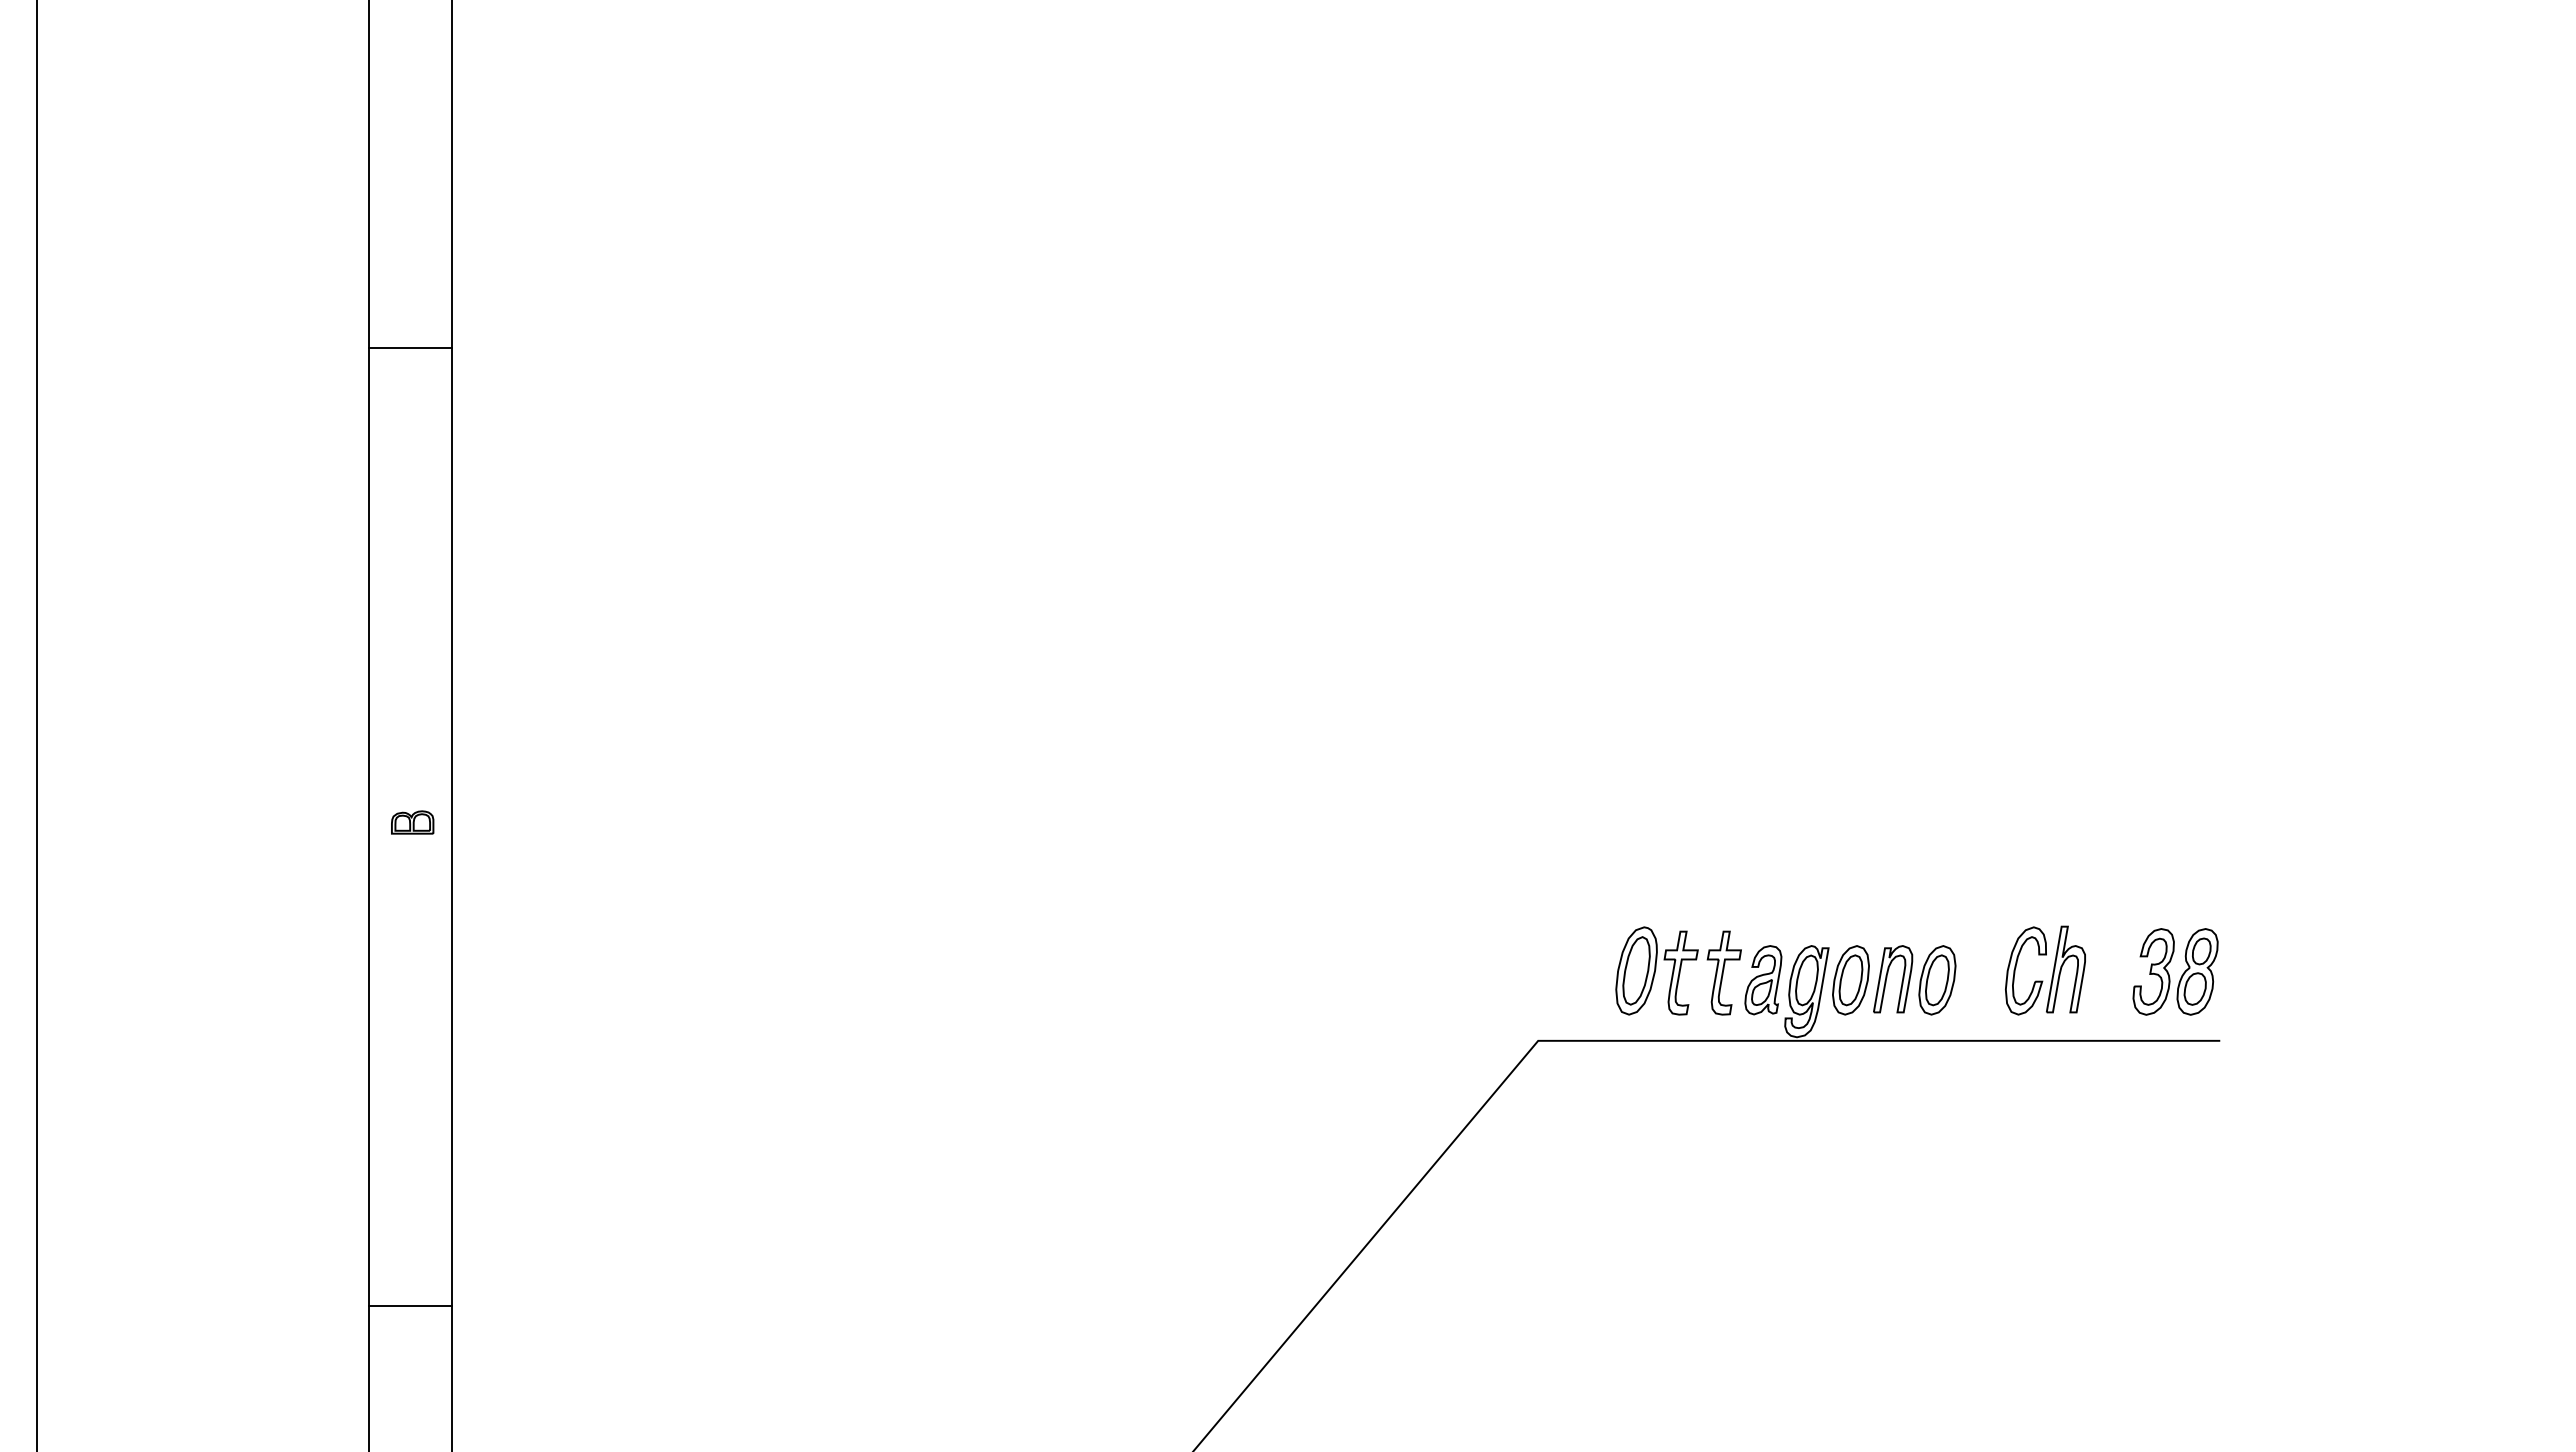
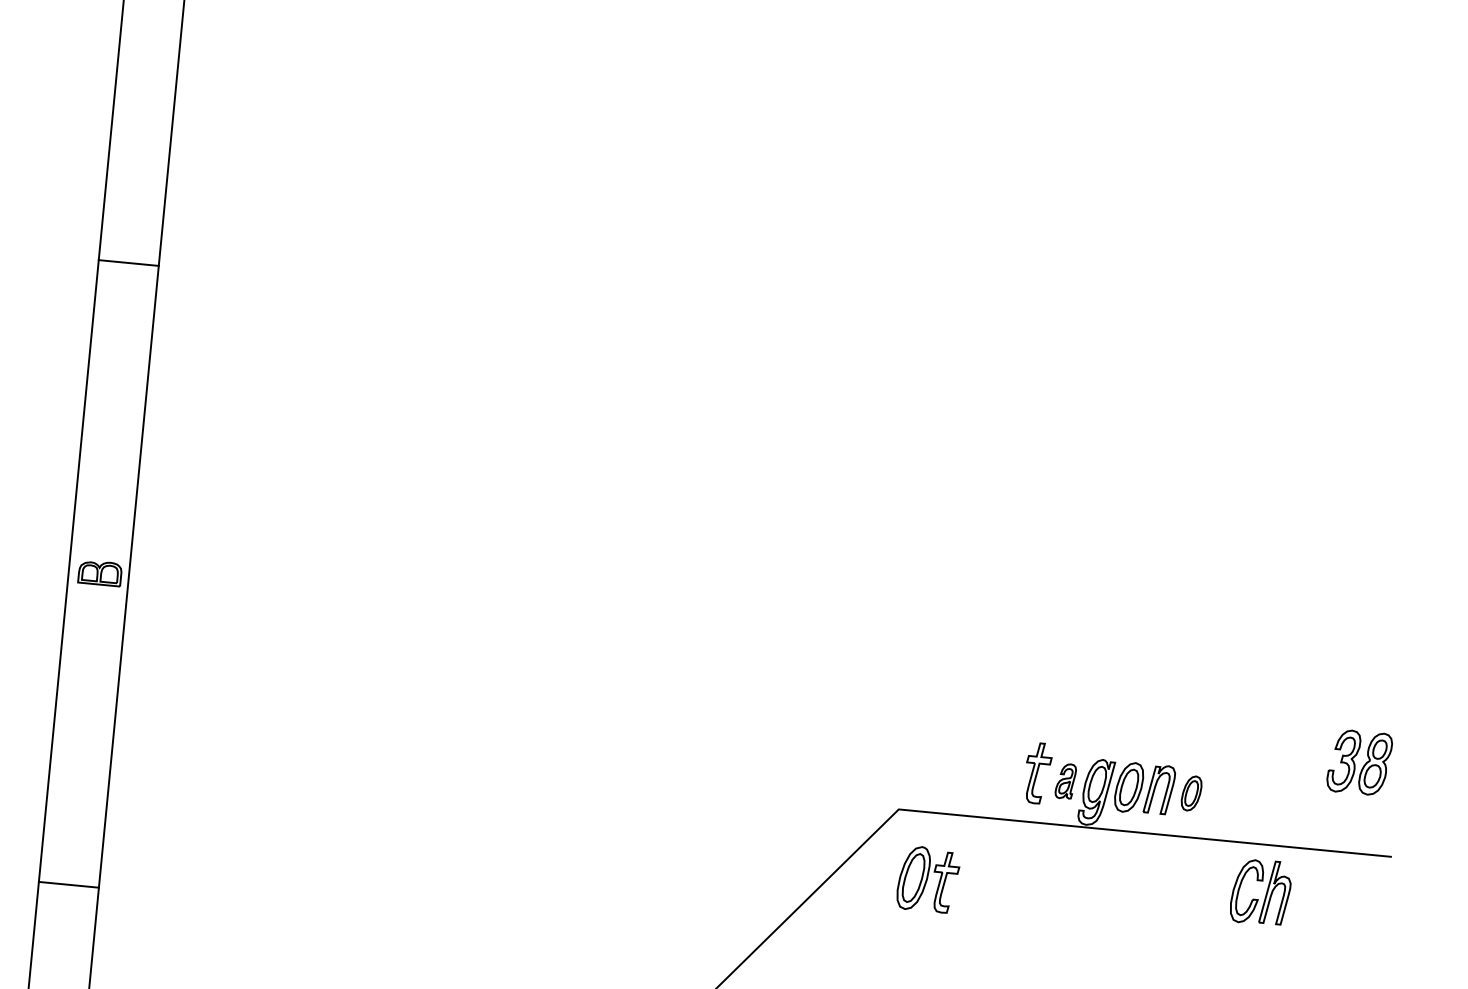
line: (410, 347) -> (128, 262), moved
part: (412, 822) -> (100, 573), size x1.4
part: (1656, 970) -> (928, 879), moved
part: (2052, 972) -> (1265, 894), moved
part: (2169, 974) -> (1355, 764), moved
part: (1763, 980) -> (1065, 781), size x0.7
part: (1937, 980) -> (1191, 793), size x0.7
line: (410, 1305) -> (68, 884), moved

